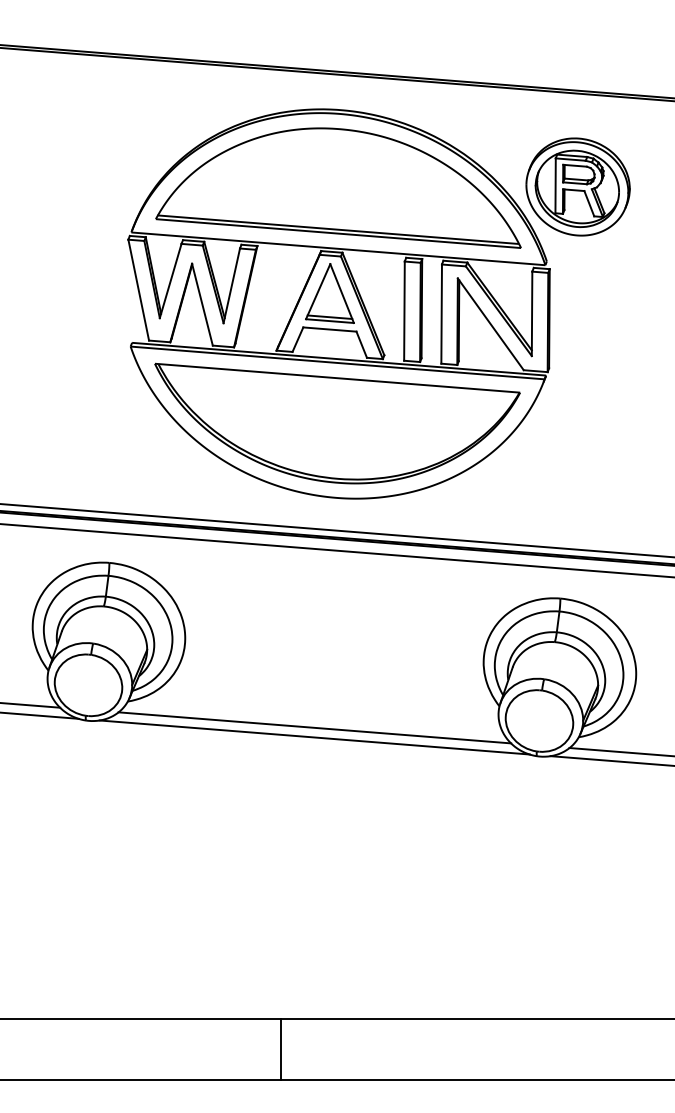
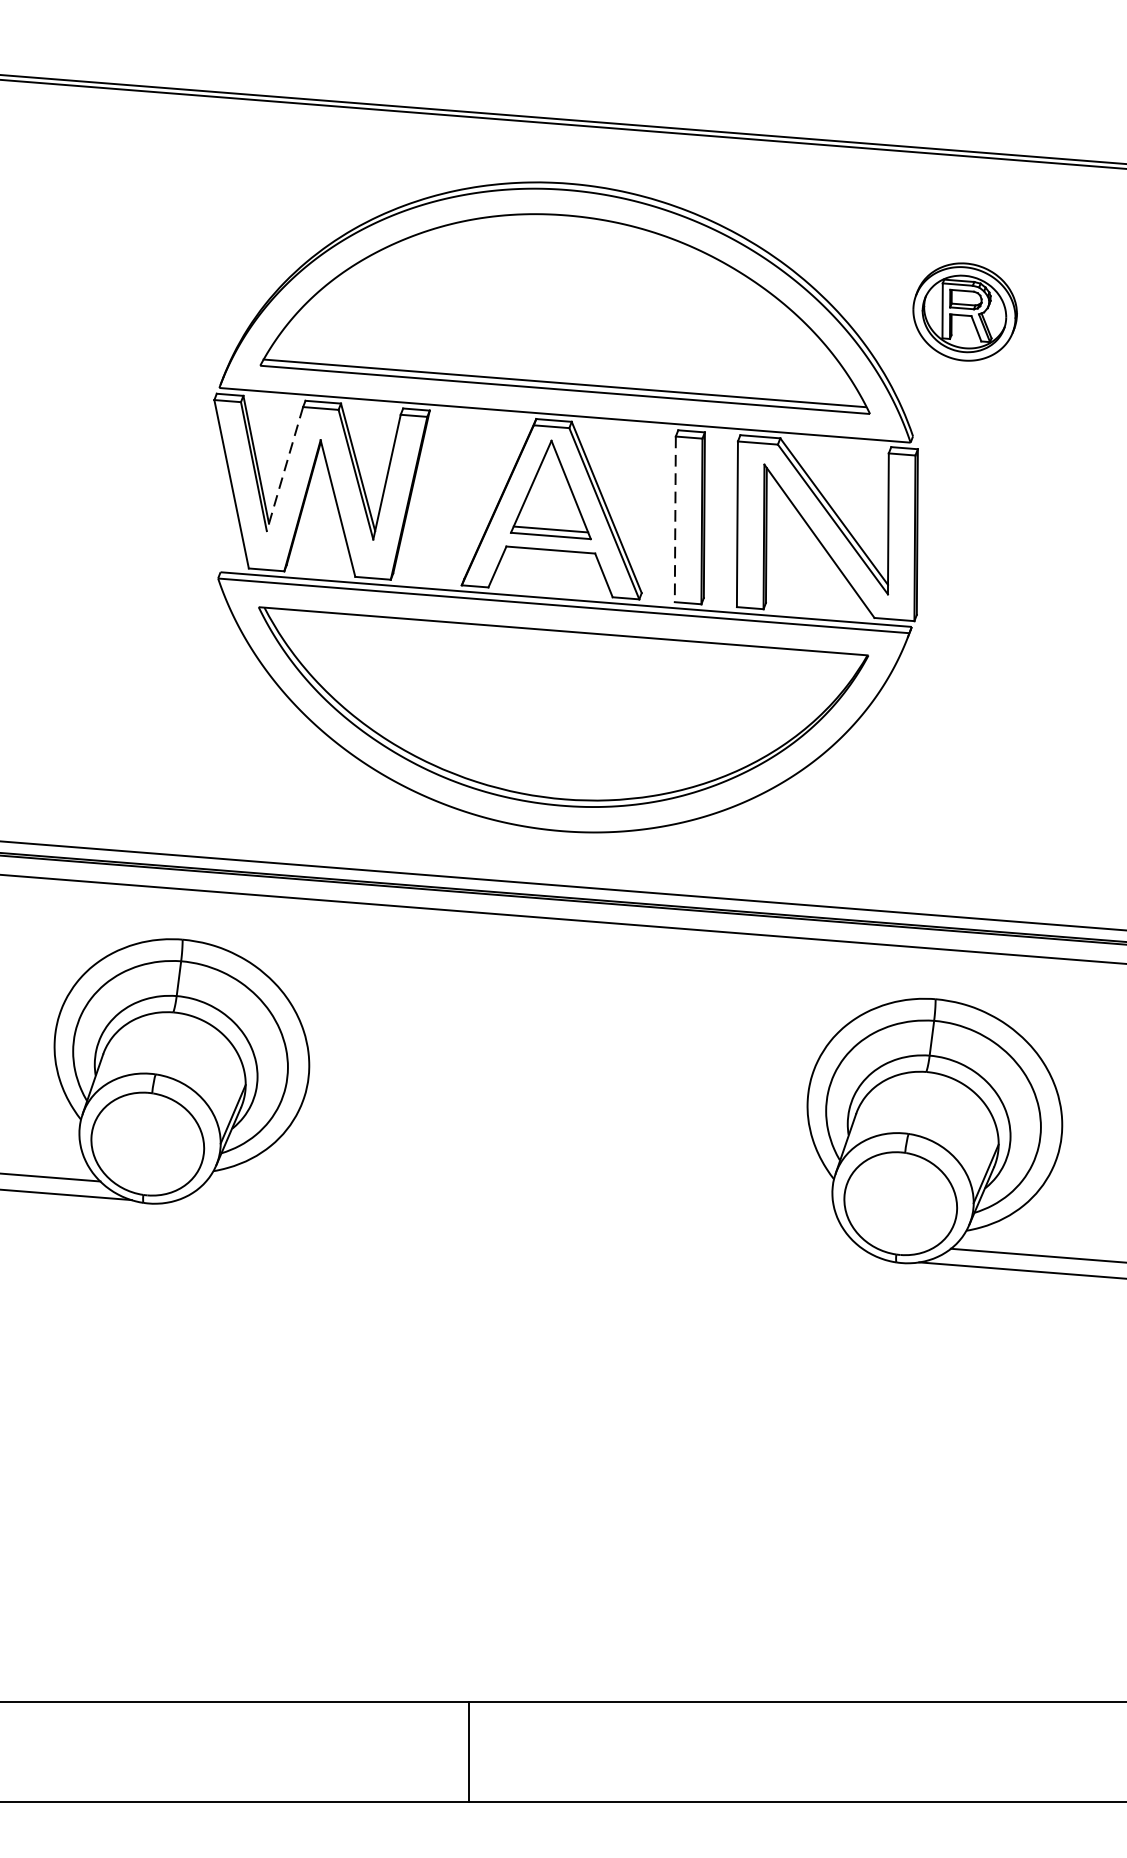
part: (577, 186) -> (964, 311), size x0.6
line: (170, 281) -> (284, 469), solid -> dashed
line: (404, 311) -> (675, 519), solid -> dashed
line: (314, 727) -> (525, 1214), removed
line: (314, 737) -> (525, 1231), removed

